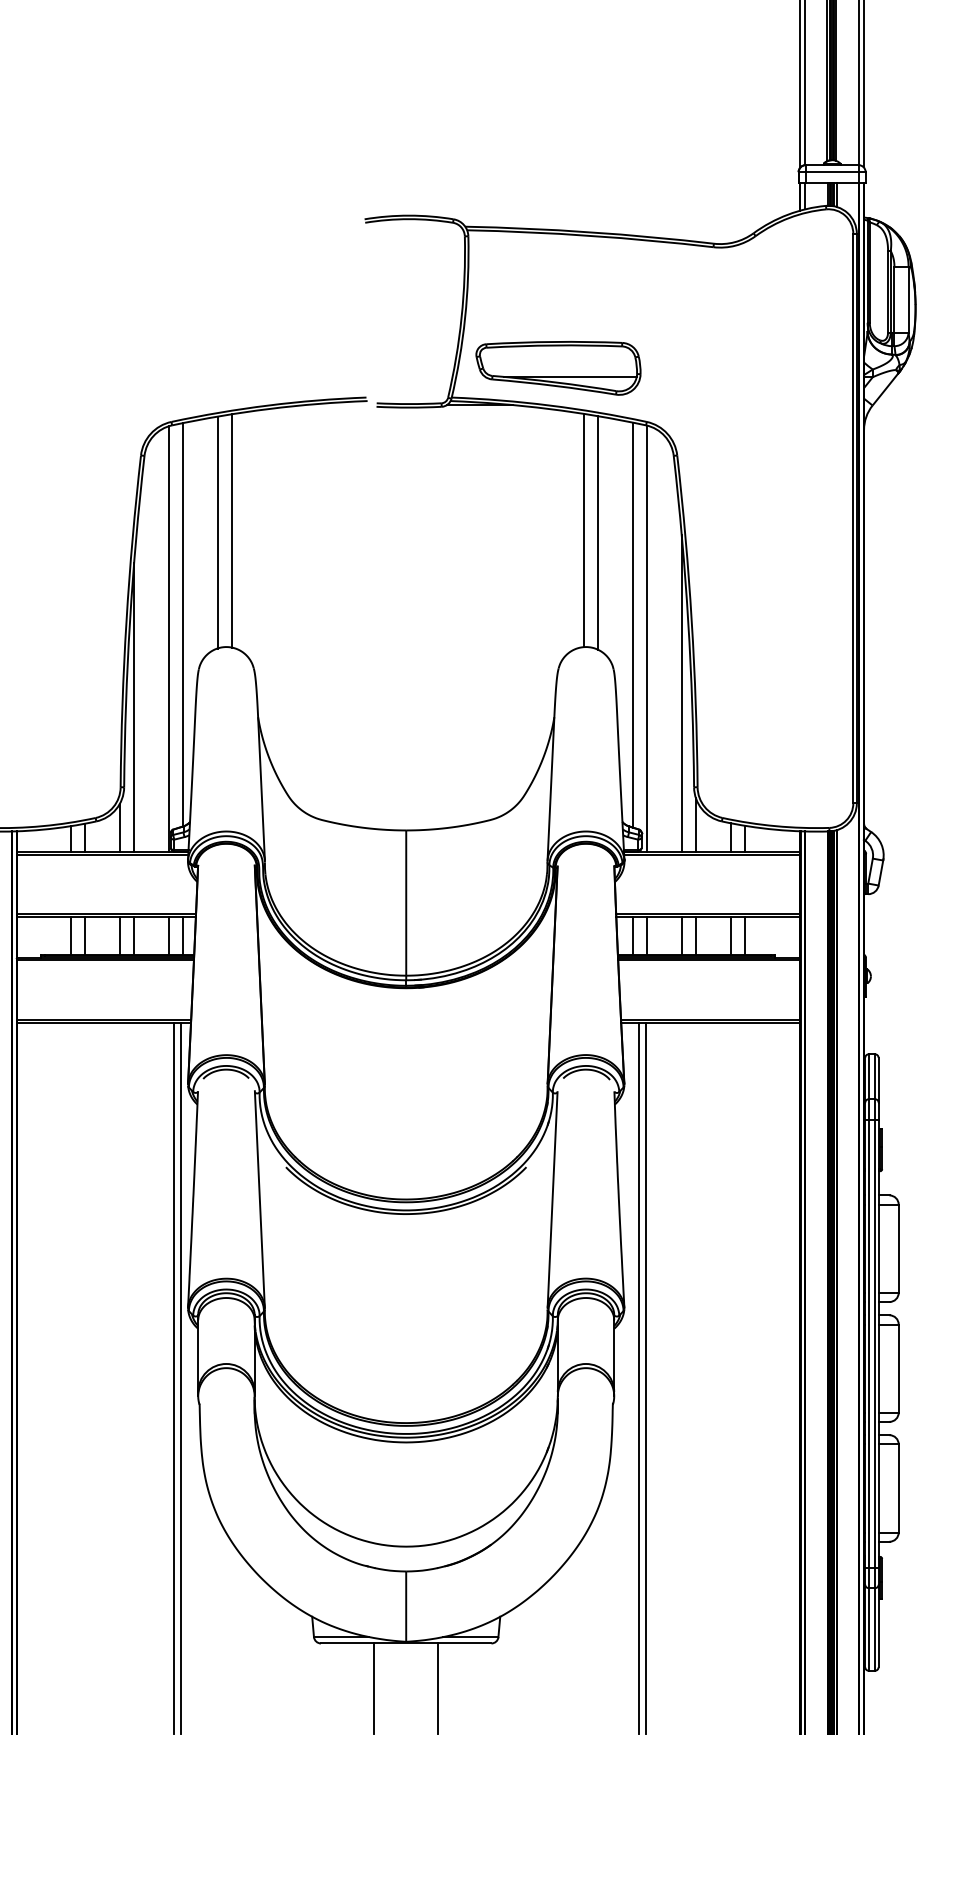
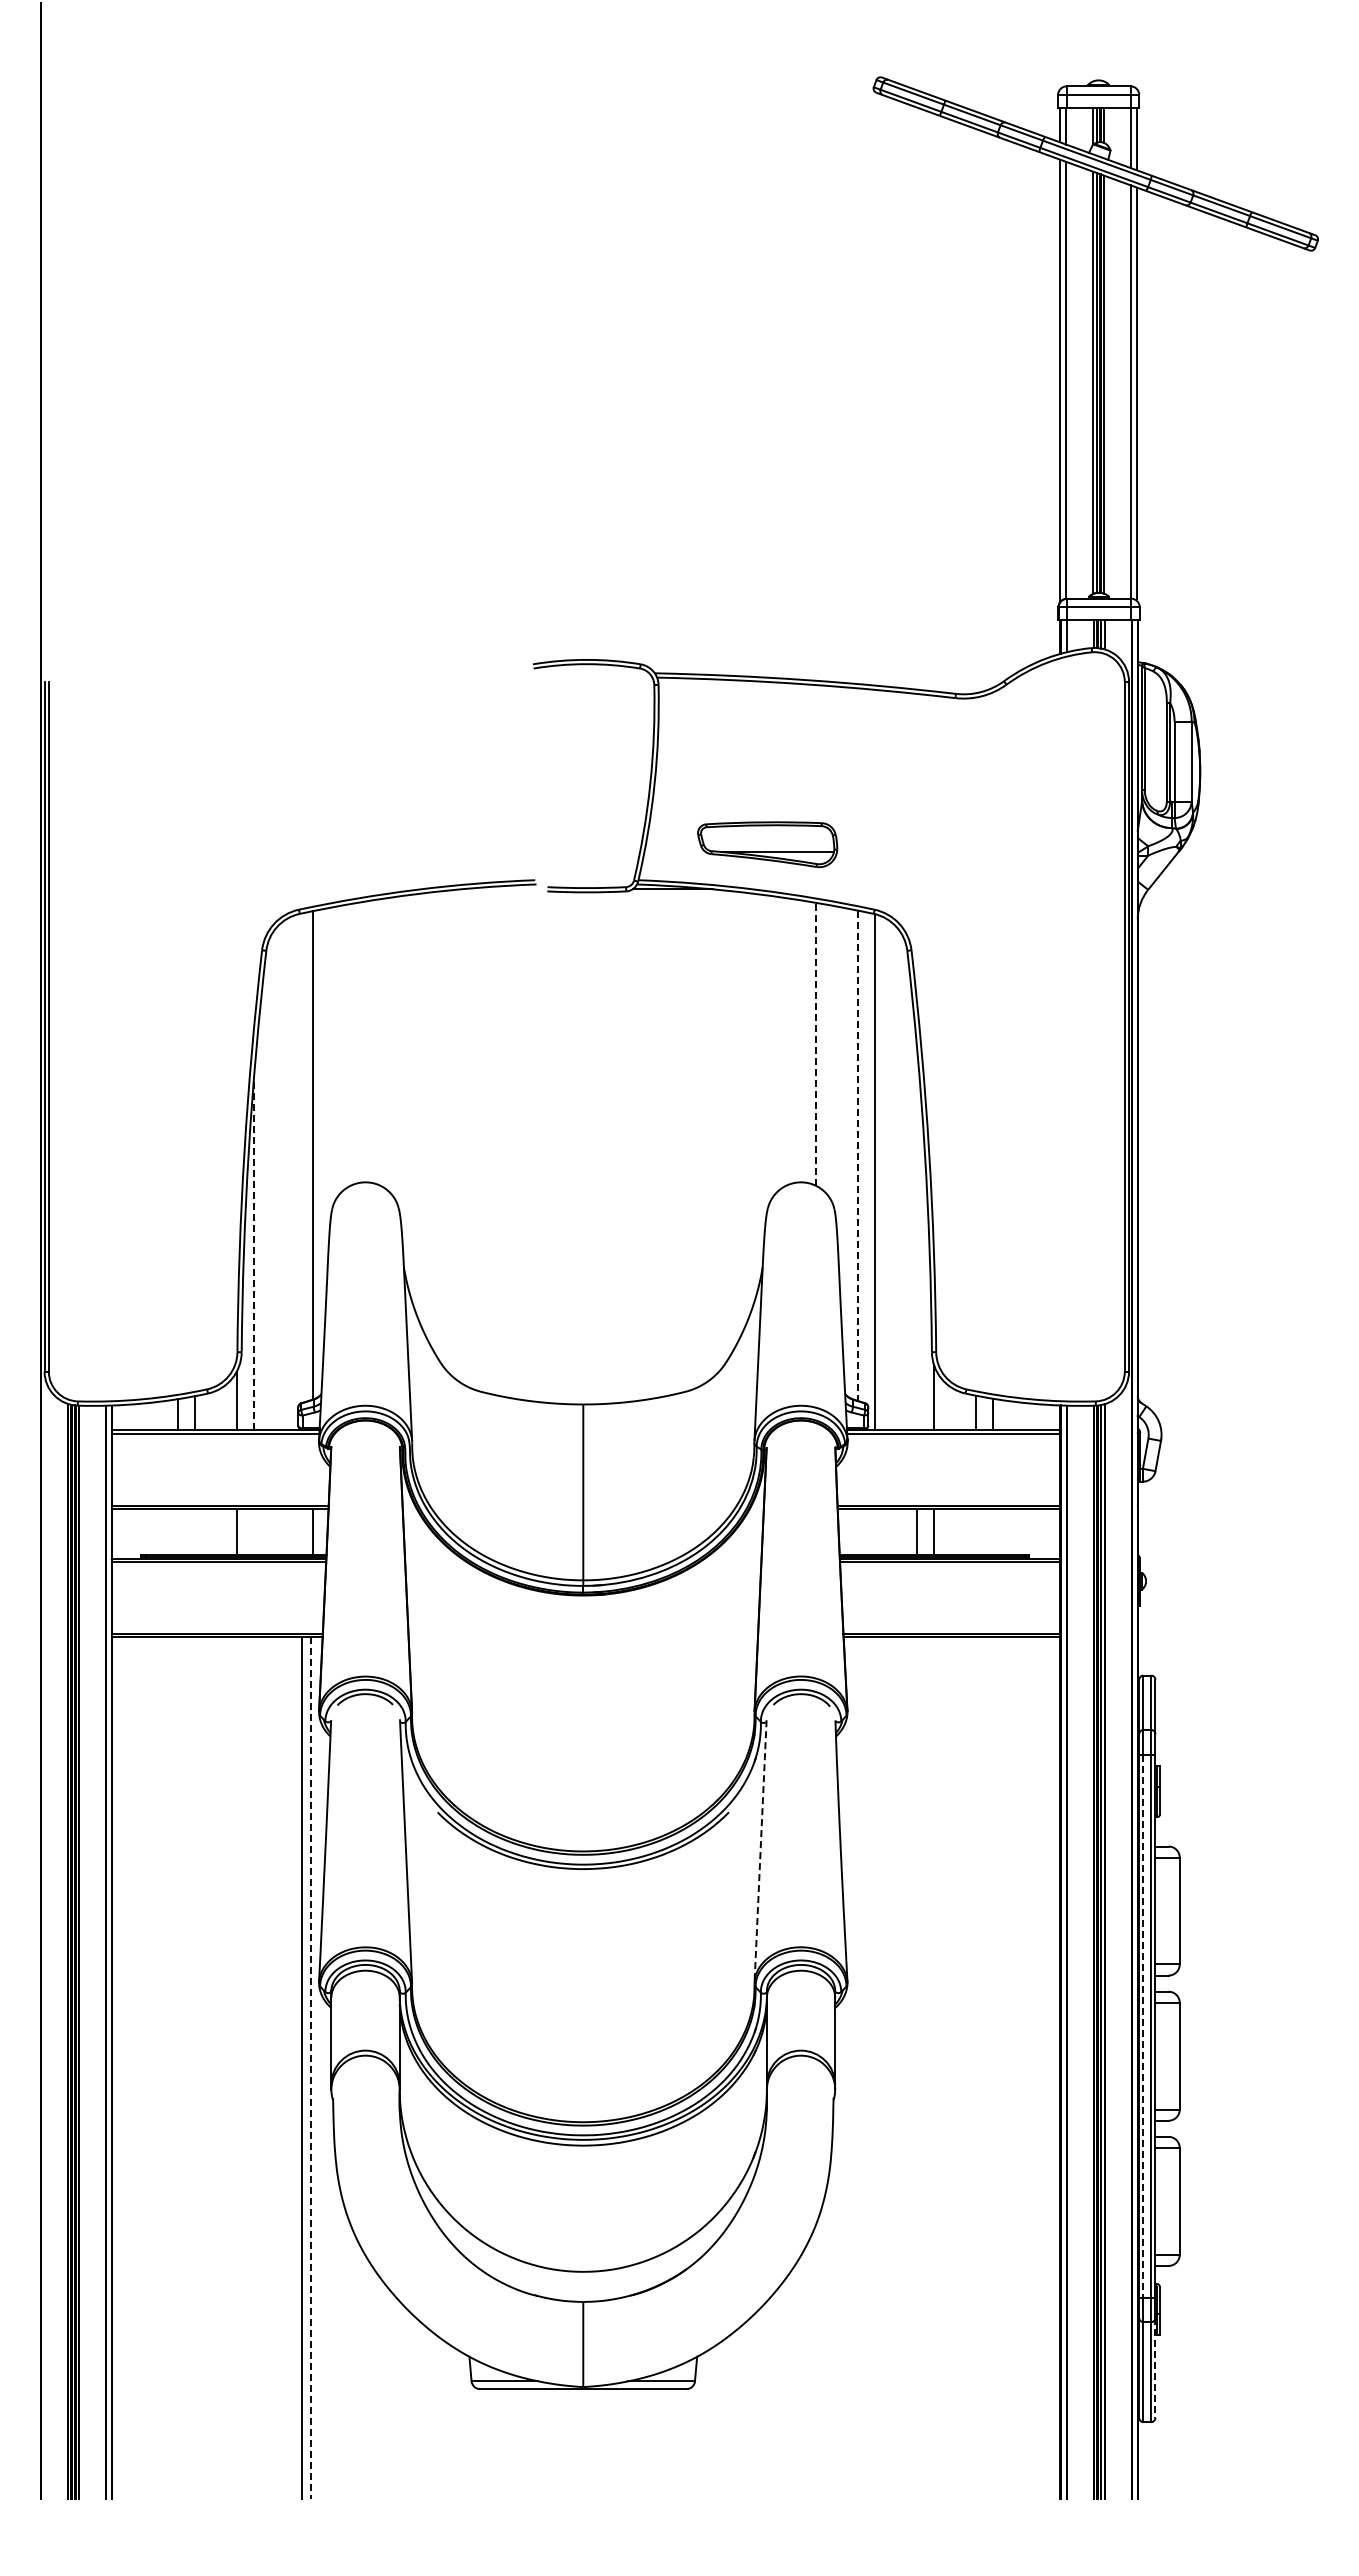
part: (558, 368) -> (767, 844), size x0.7
line: (231, 530) -> (371, 1041), removed
line: (583, 530) -> (798, 1041), removed
line: (217, 532) -> (354, 1043), removed
line: (597, 533) -> (815, 1044), solid -> dashed
line: (632, 625) -> (857, 1156), solid -> dashed
line: (168, 638) -> (295, 1172), removed
line: (682, 693) -> (917, 1238), removed
line: (133, 706) -> (253, 1254), solid -> dashed
line: (71, 936) -> (177, 1532), removed
line: (85, 936) -> (194, 1532), removed
line: (133, 936) -> (253, 1532), removed
line: (168, 936) -> (295, 1532), removed
line: (632, 936) -> (857, 1532), removed
line: (647, 936) -> (875, 1532), removed
line: (730, 936) -> (976, 1532), removed
line: (744, 936) -> (993, 1532), removed
line: (552, 1199) -> (760, 1851), solid -> dashed
line: (868, 1344) -> (1143, 2027), solid -> dashed
line: (180, 1377) -> (310, 2067), solid -> dashed
line: (639, 1377) -> (865, 2067), removed
line: (646, 1377) -> (874, 2067), removed
line: (878, 1626) -> (1155, 2368), solid -> dashed
line: (374, 1688) -> (544, 2443), removed
line: (437, 1688) -> (621, 2443), removed

